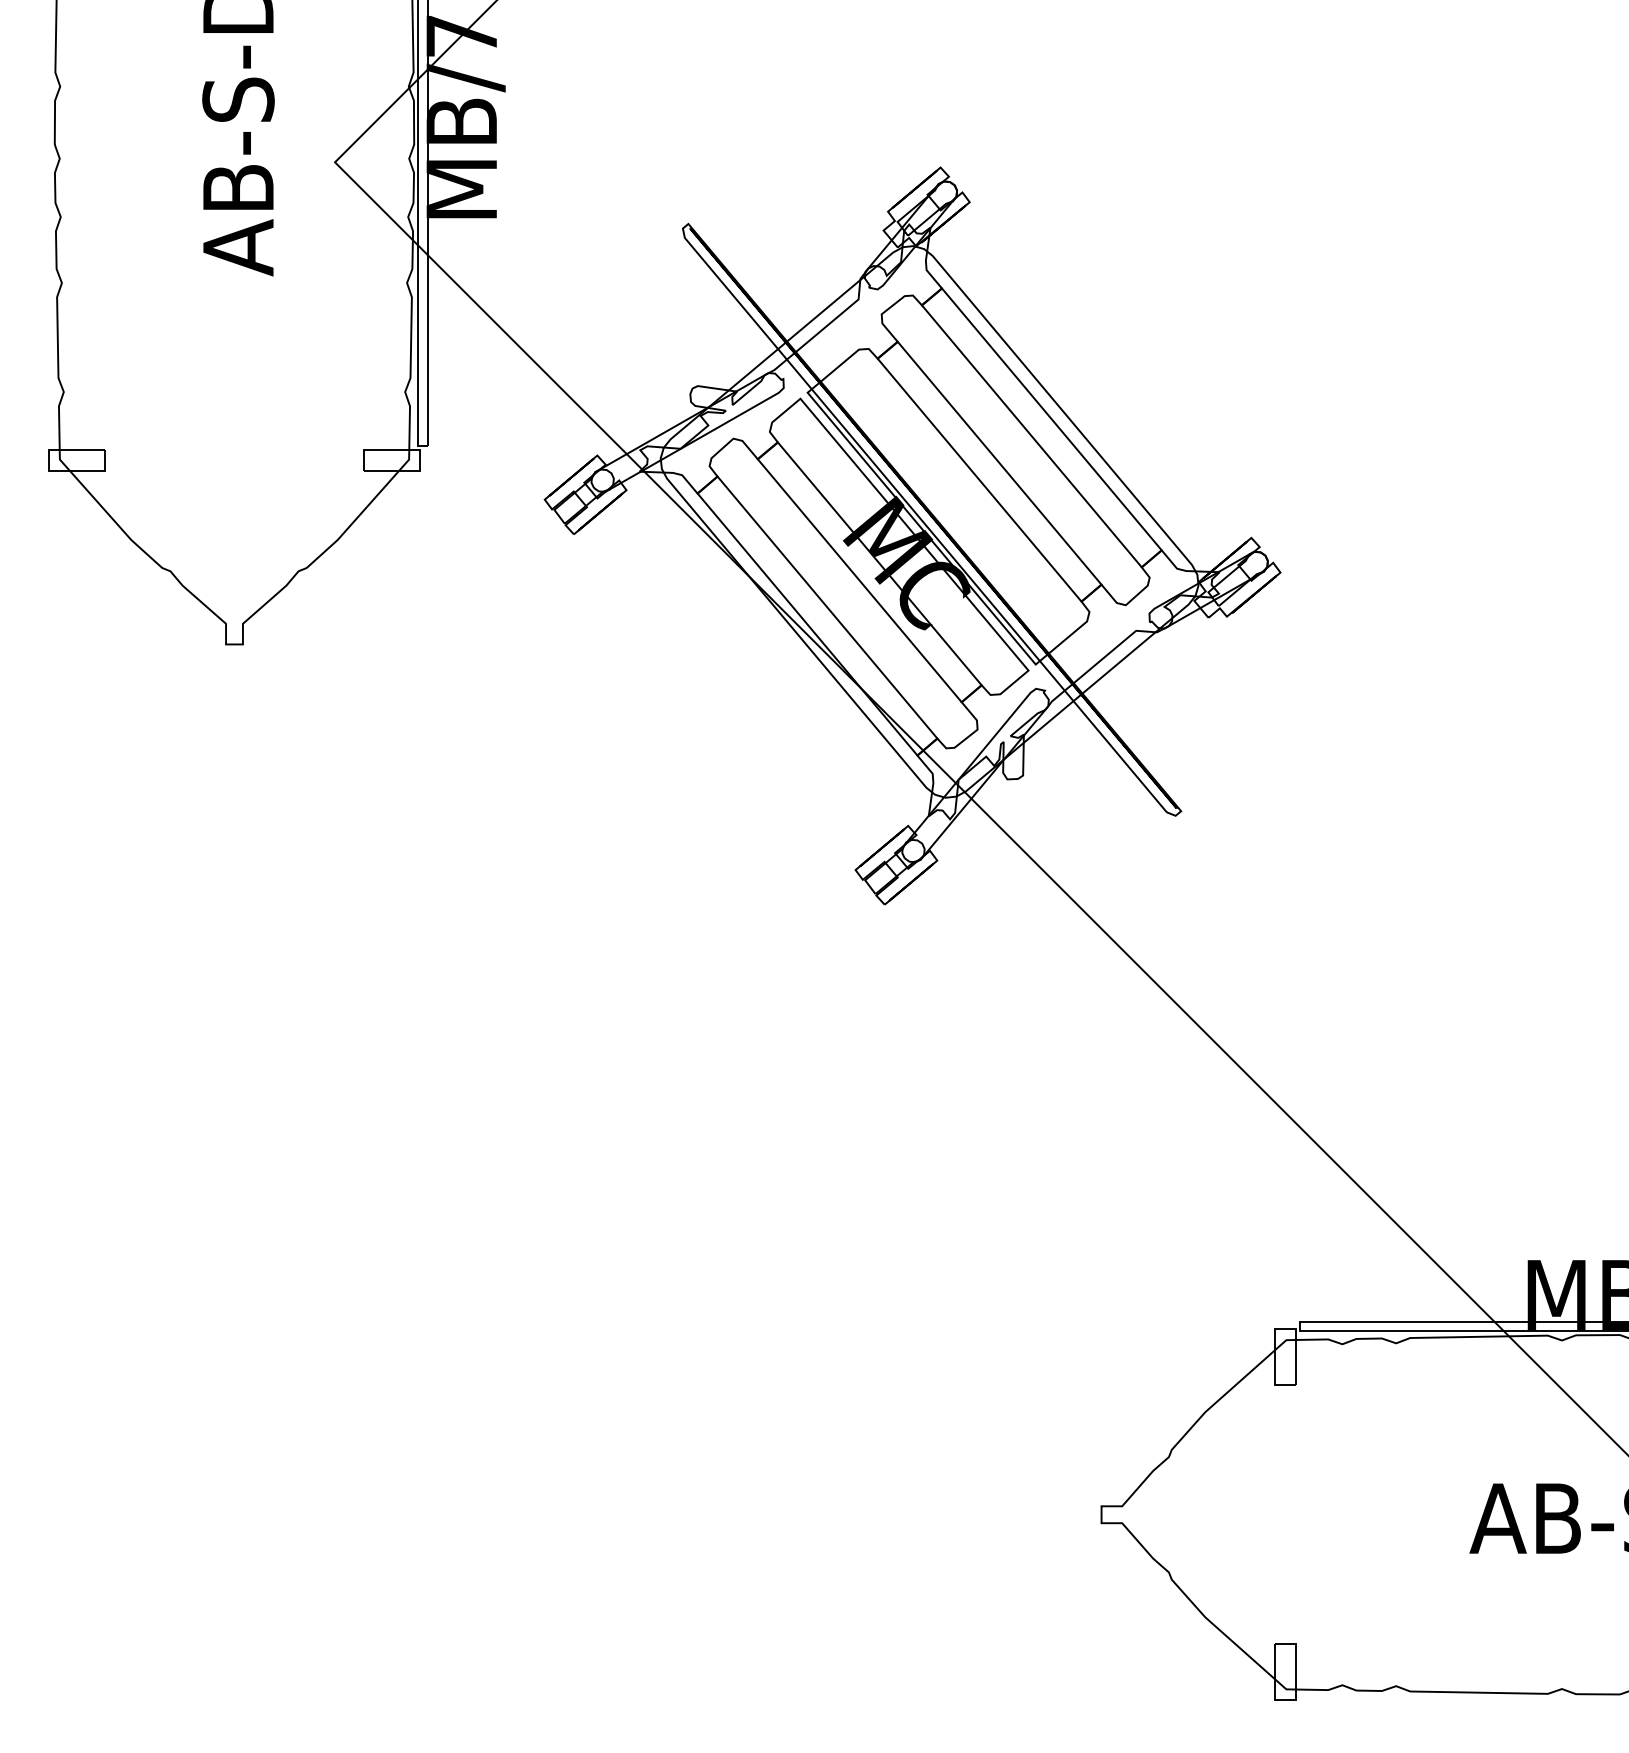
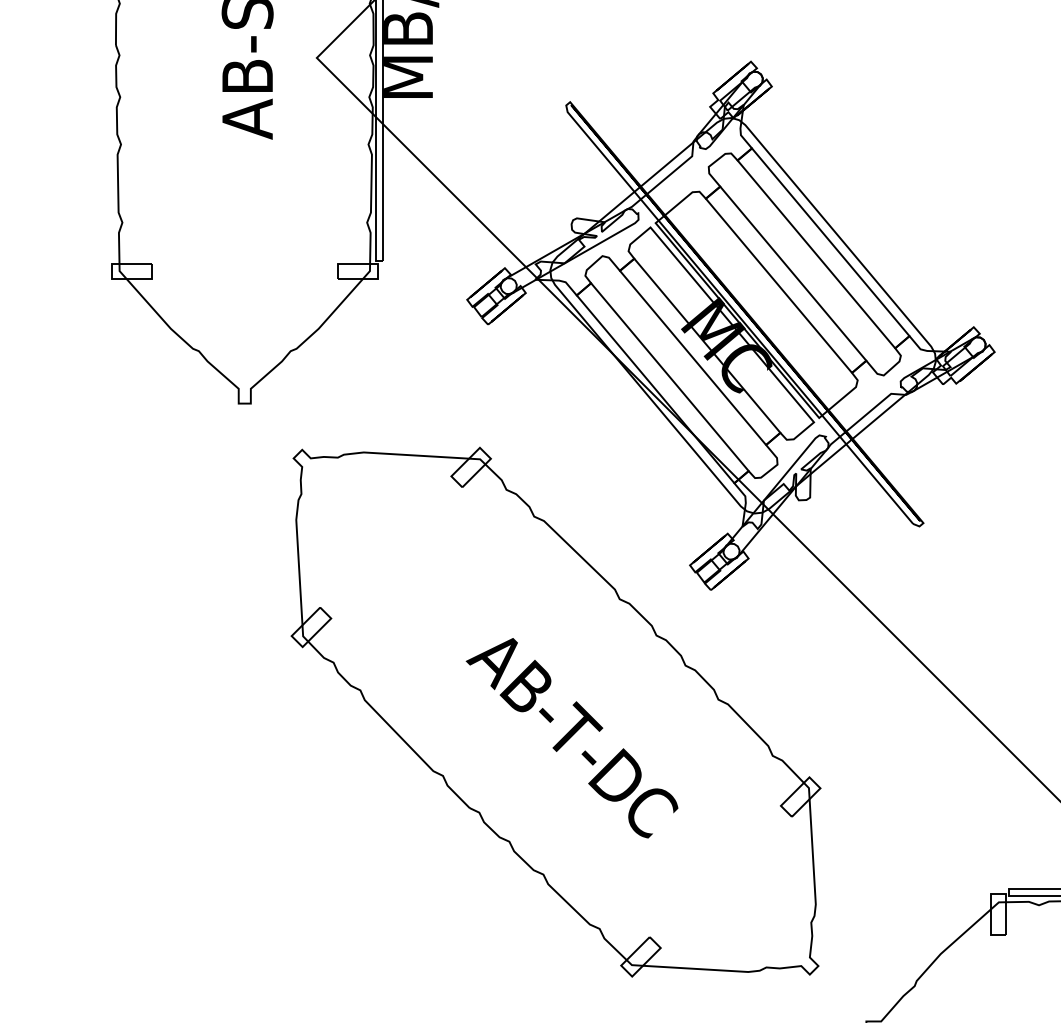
part: (668, 1074) -> (555, 711), added

